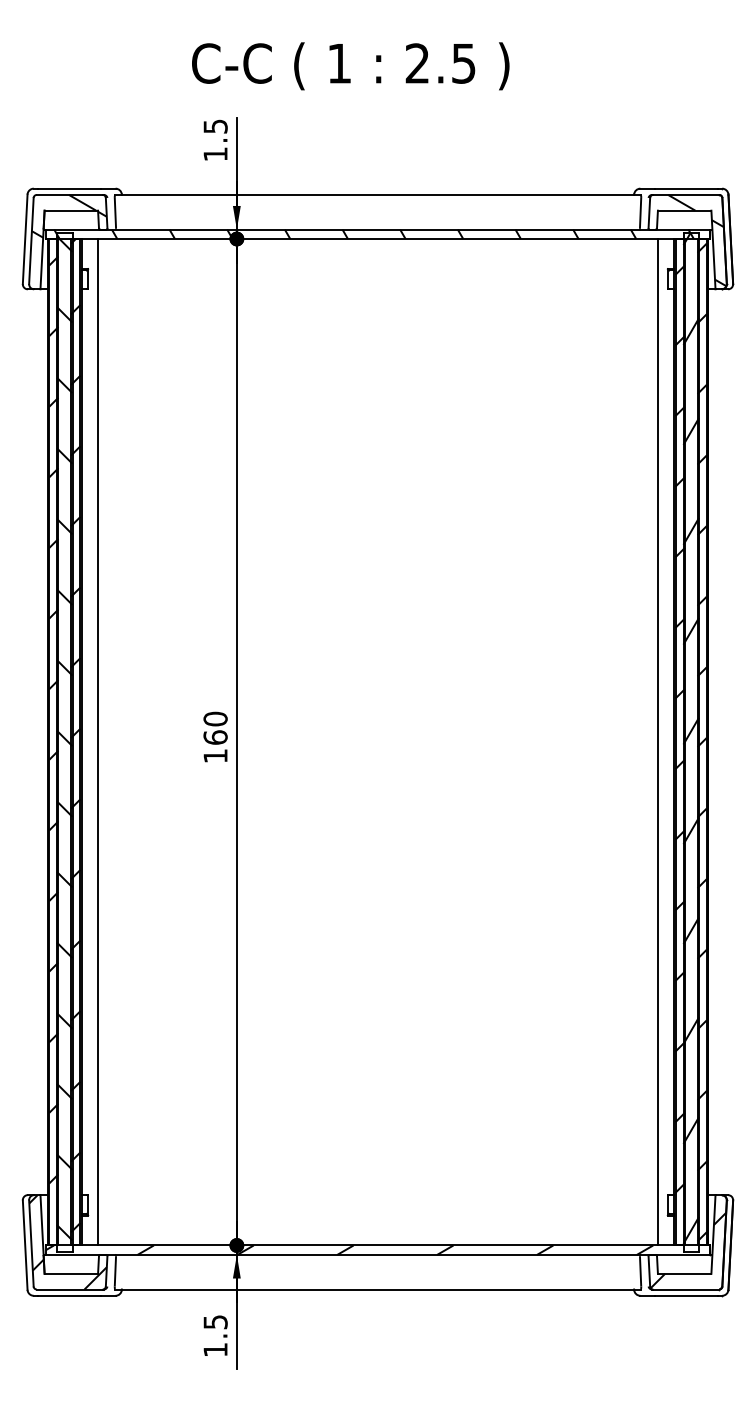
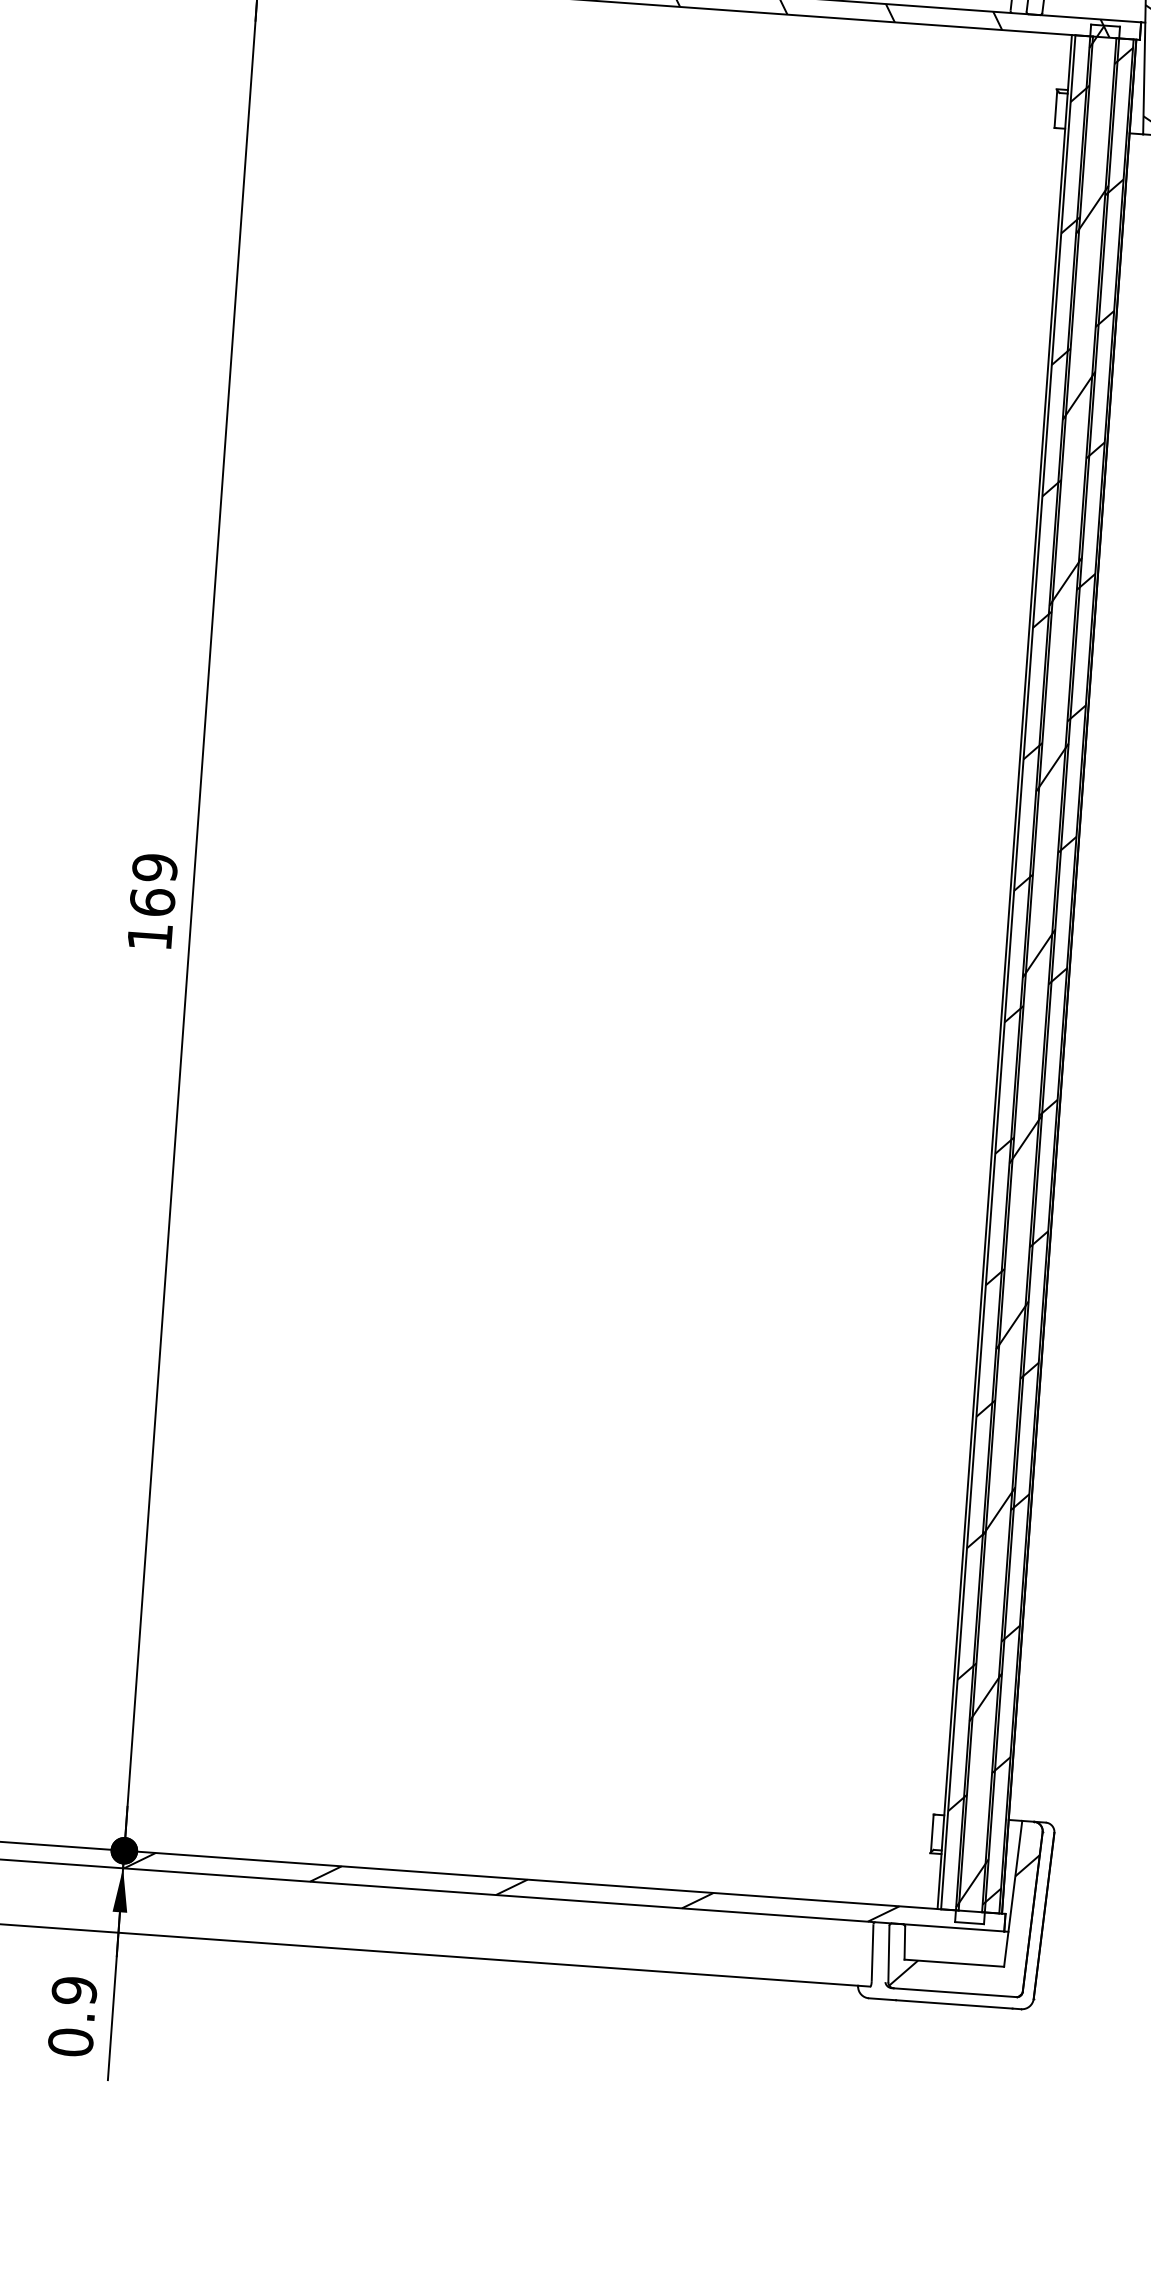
text: (215, 718) -> (154, 866), 160 -> 169
line: (657, 741) -> (974, 968), removed
text: (215, 1336) -> (72, 2017), 1.5 -> 0.9

